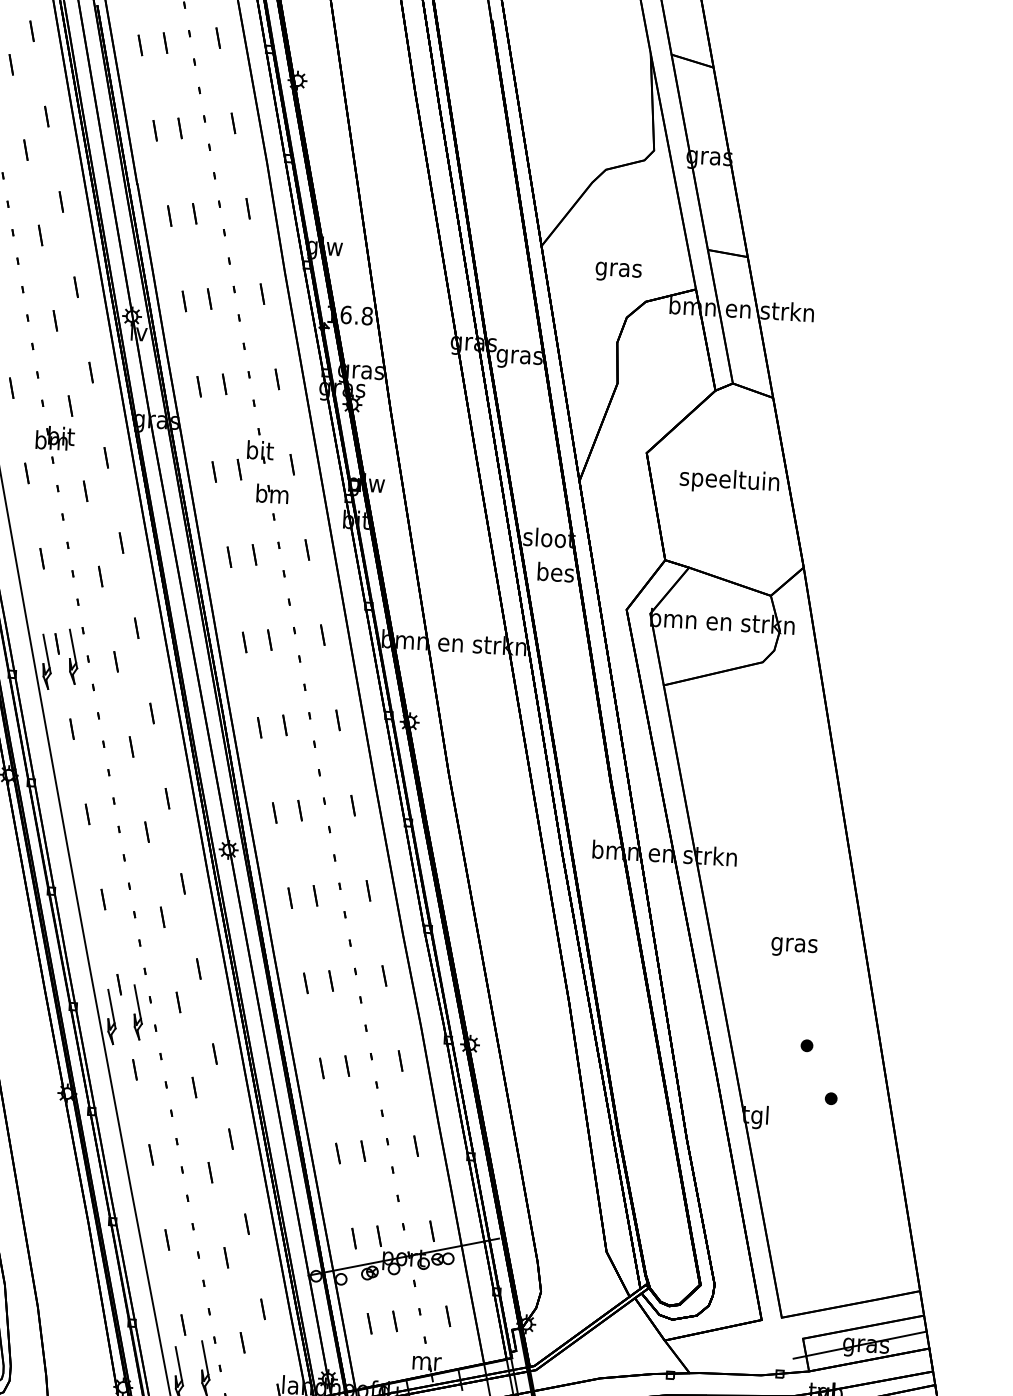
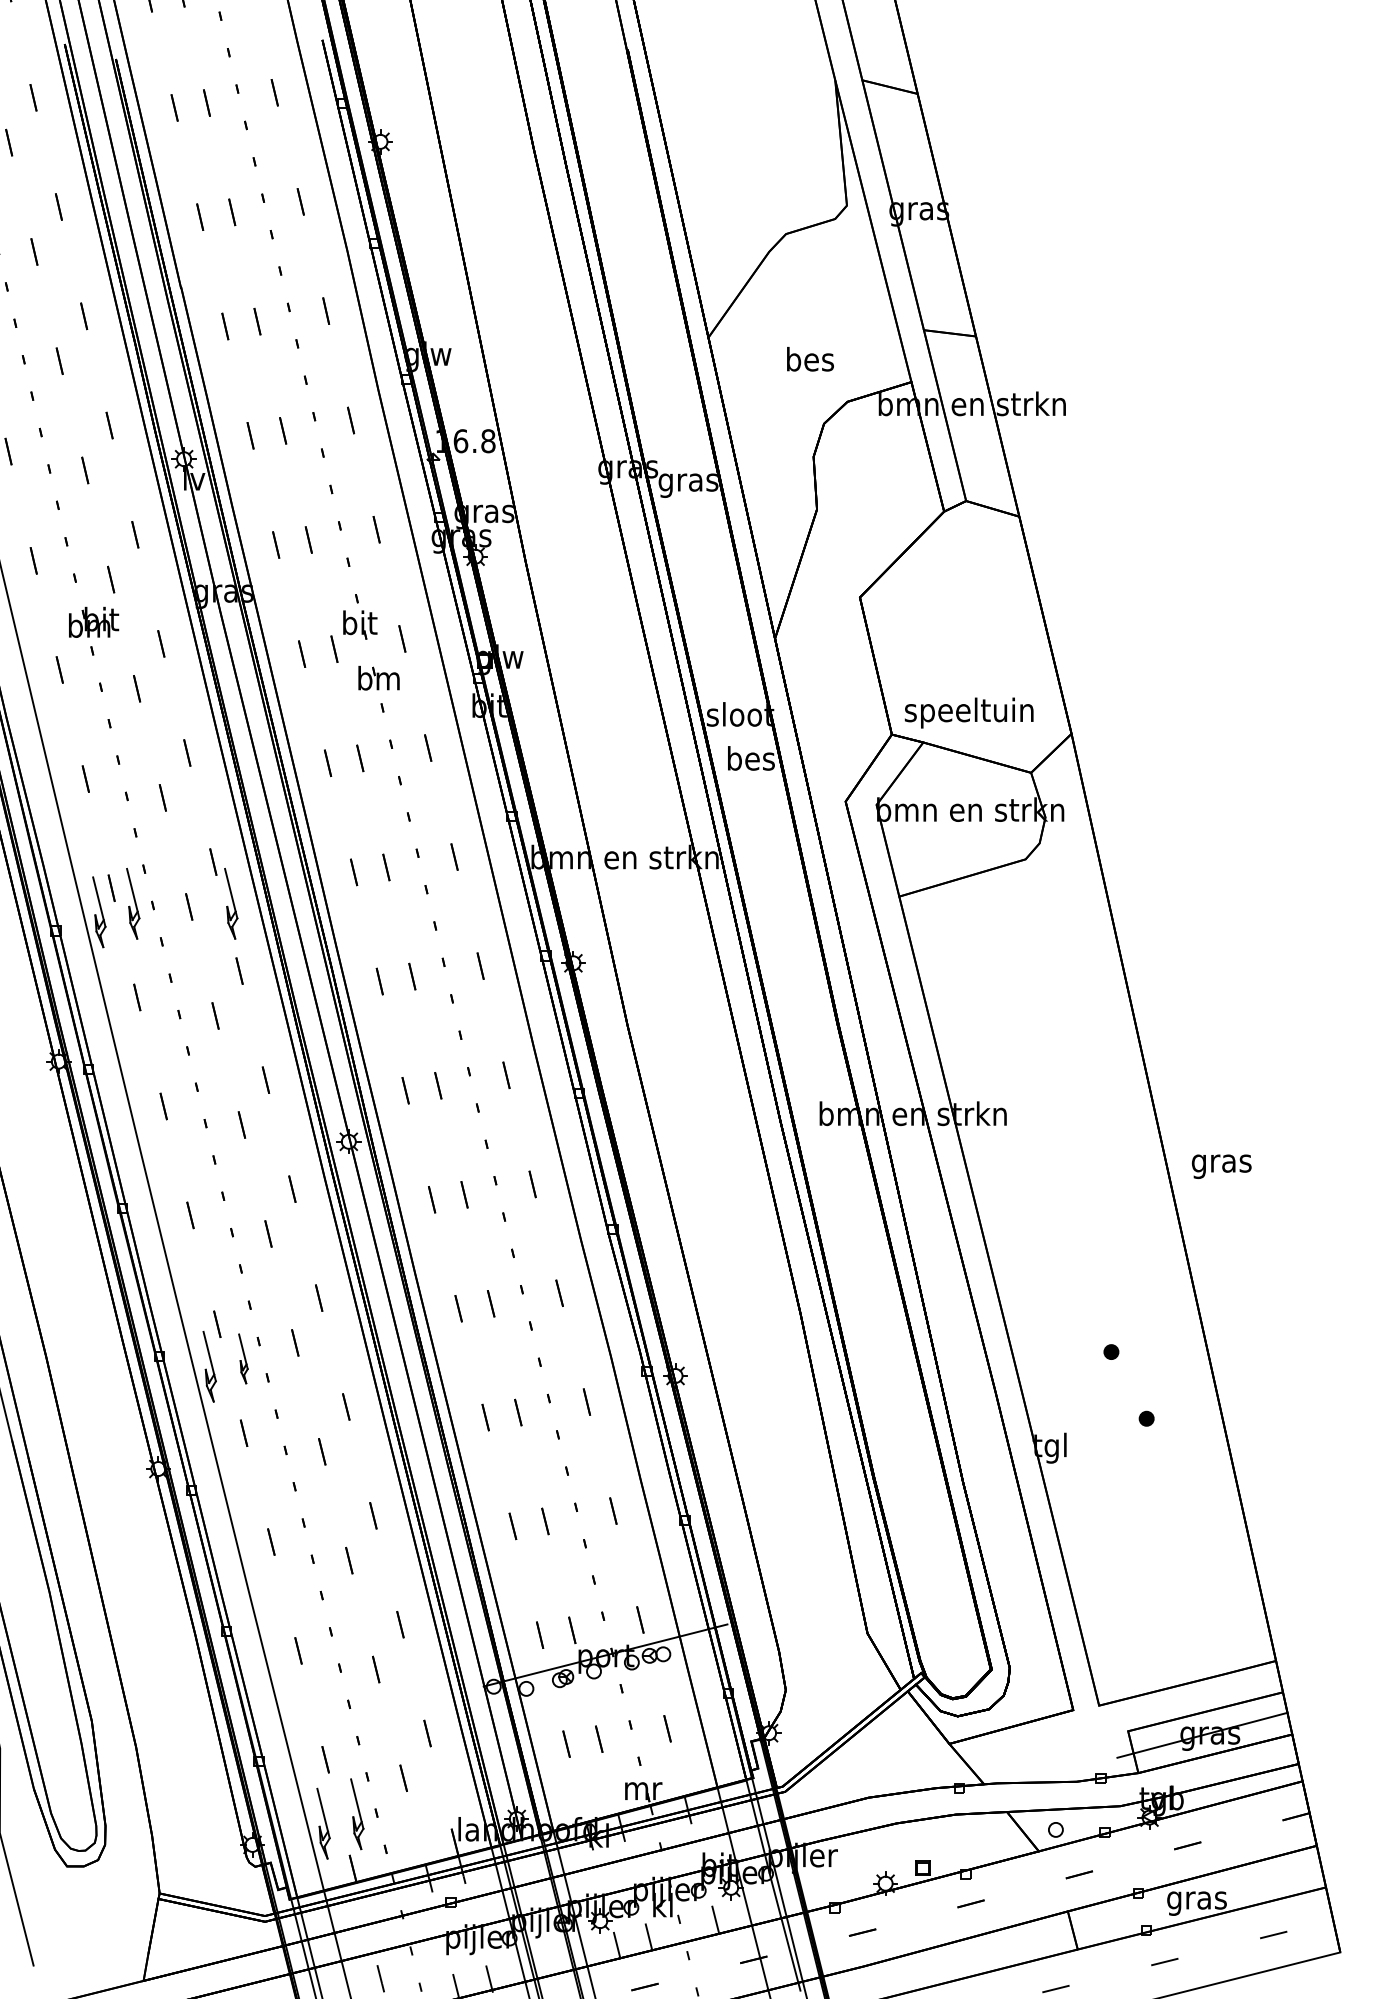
text: (618, 269) -> (809, 361), gras -> bes
text: (729, 481) -> (968, 712), moved
part: (148, 661) -> (231, 903), added
text: (794, 947) -> (1221, 1166), moved
part: (137, 1012) -> (243, 1358), size x0.7

